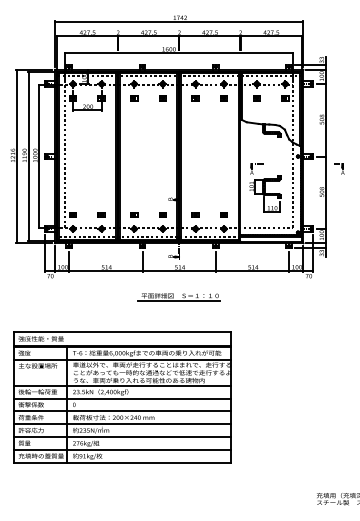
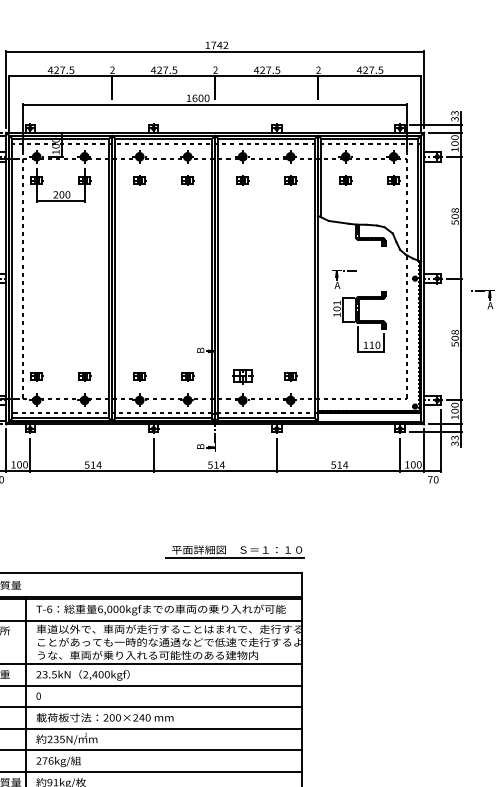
part: (265, 187) -> (360, 310), moved
part: (195, 214) -> (242, 376), size x1.6
part: (178, 297) -> (234, 552), moved

